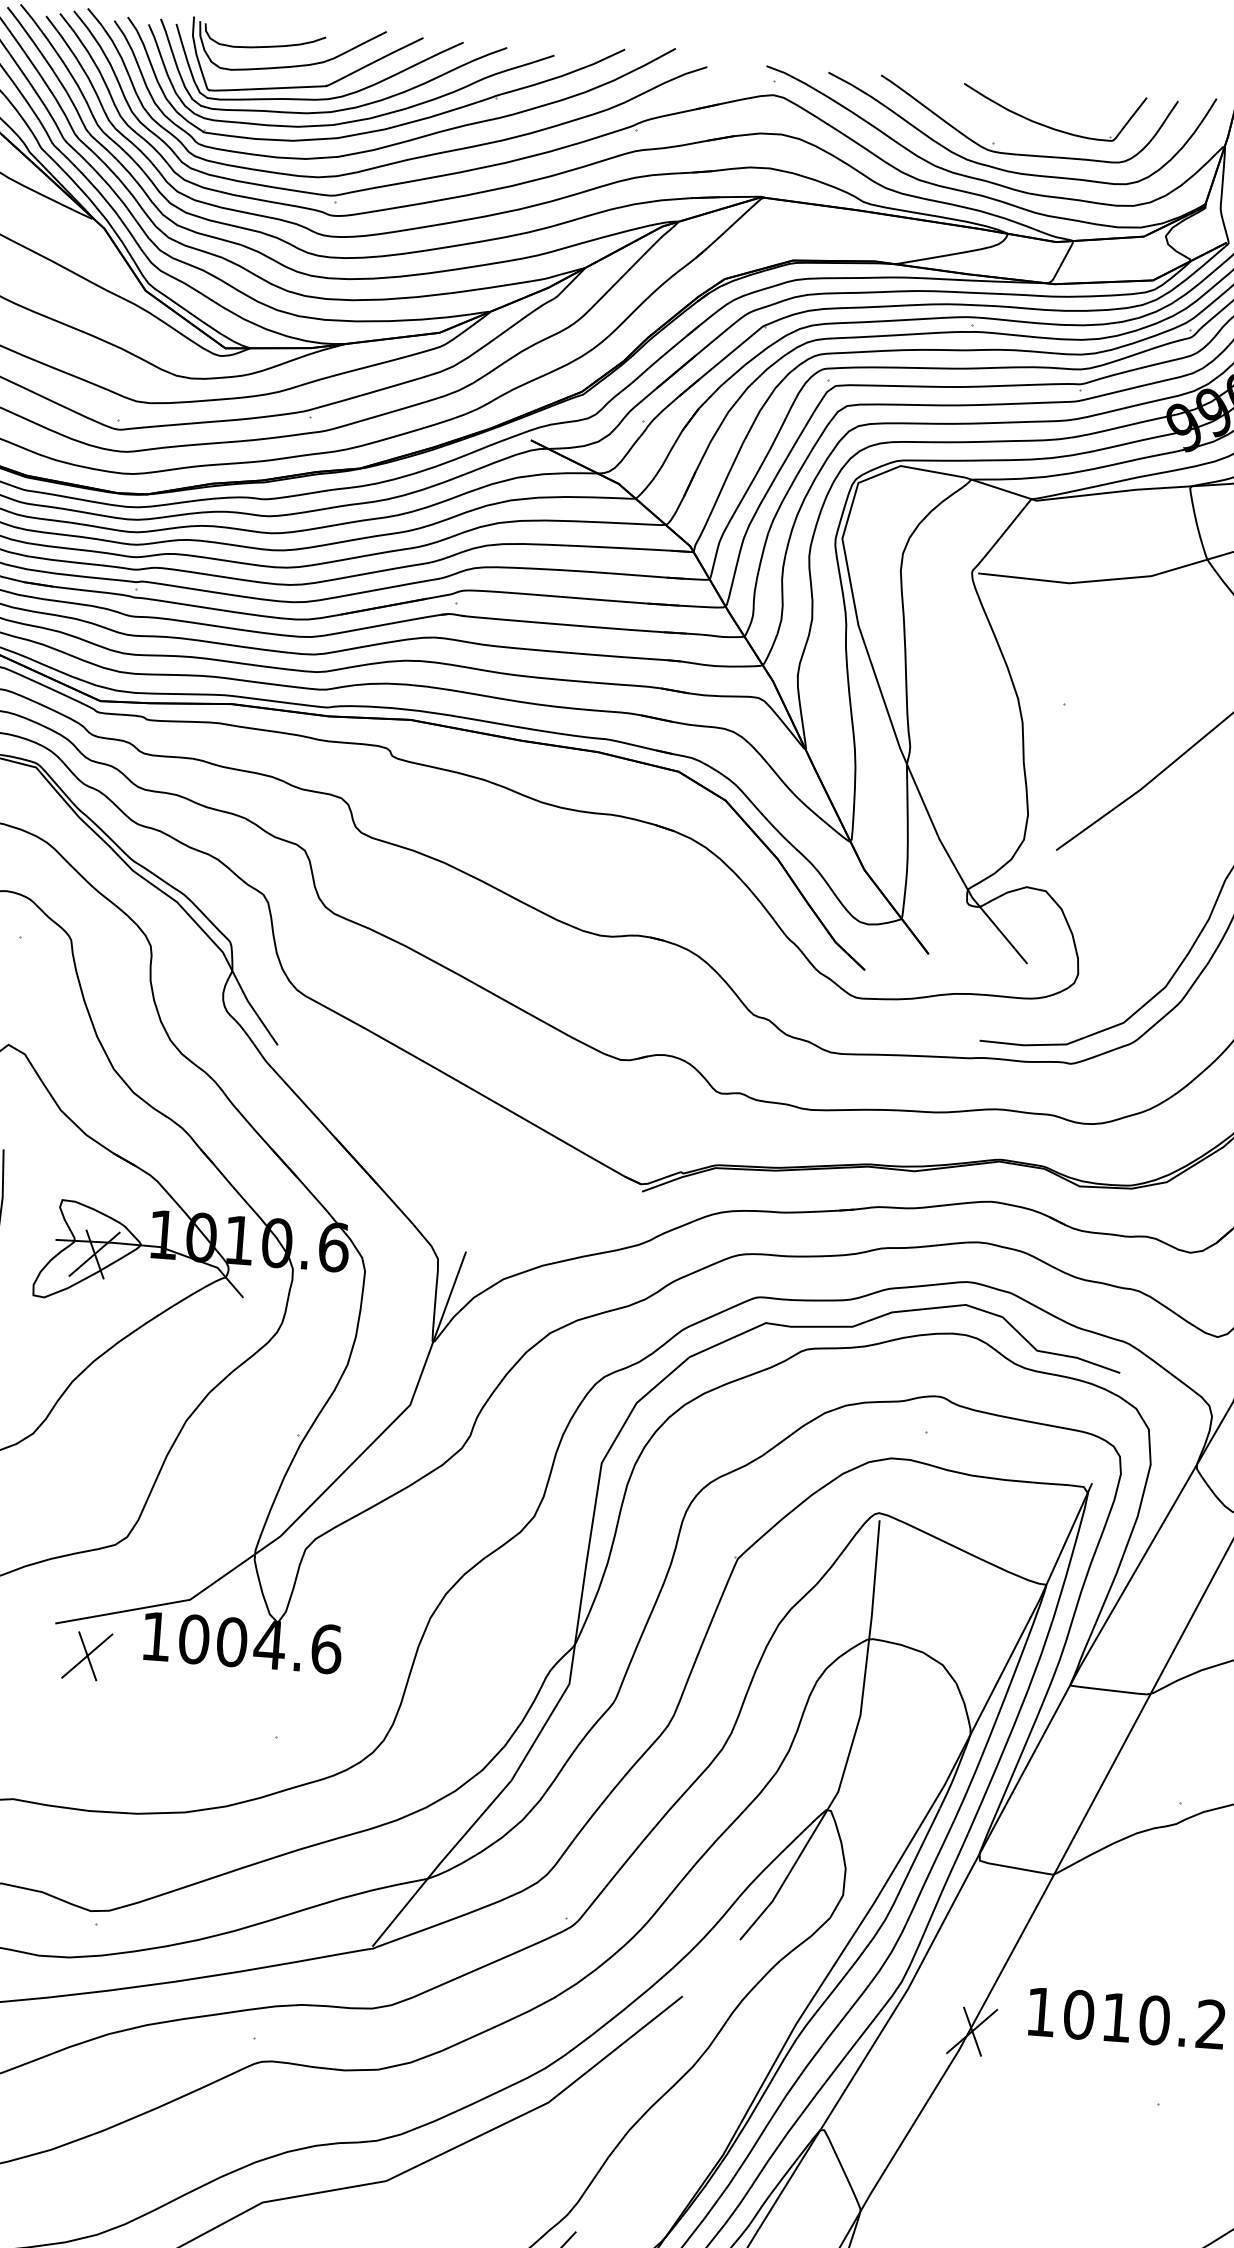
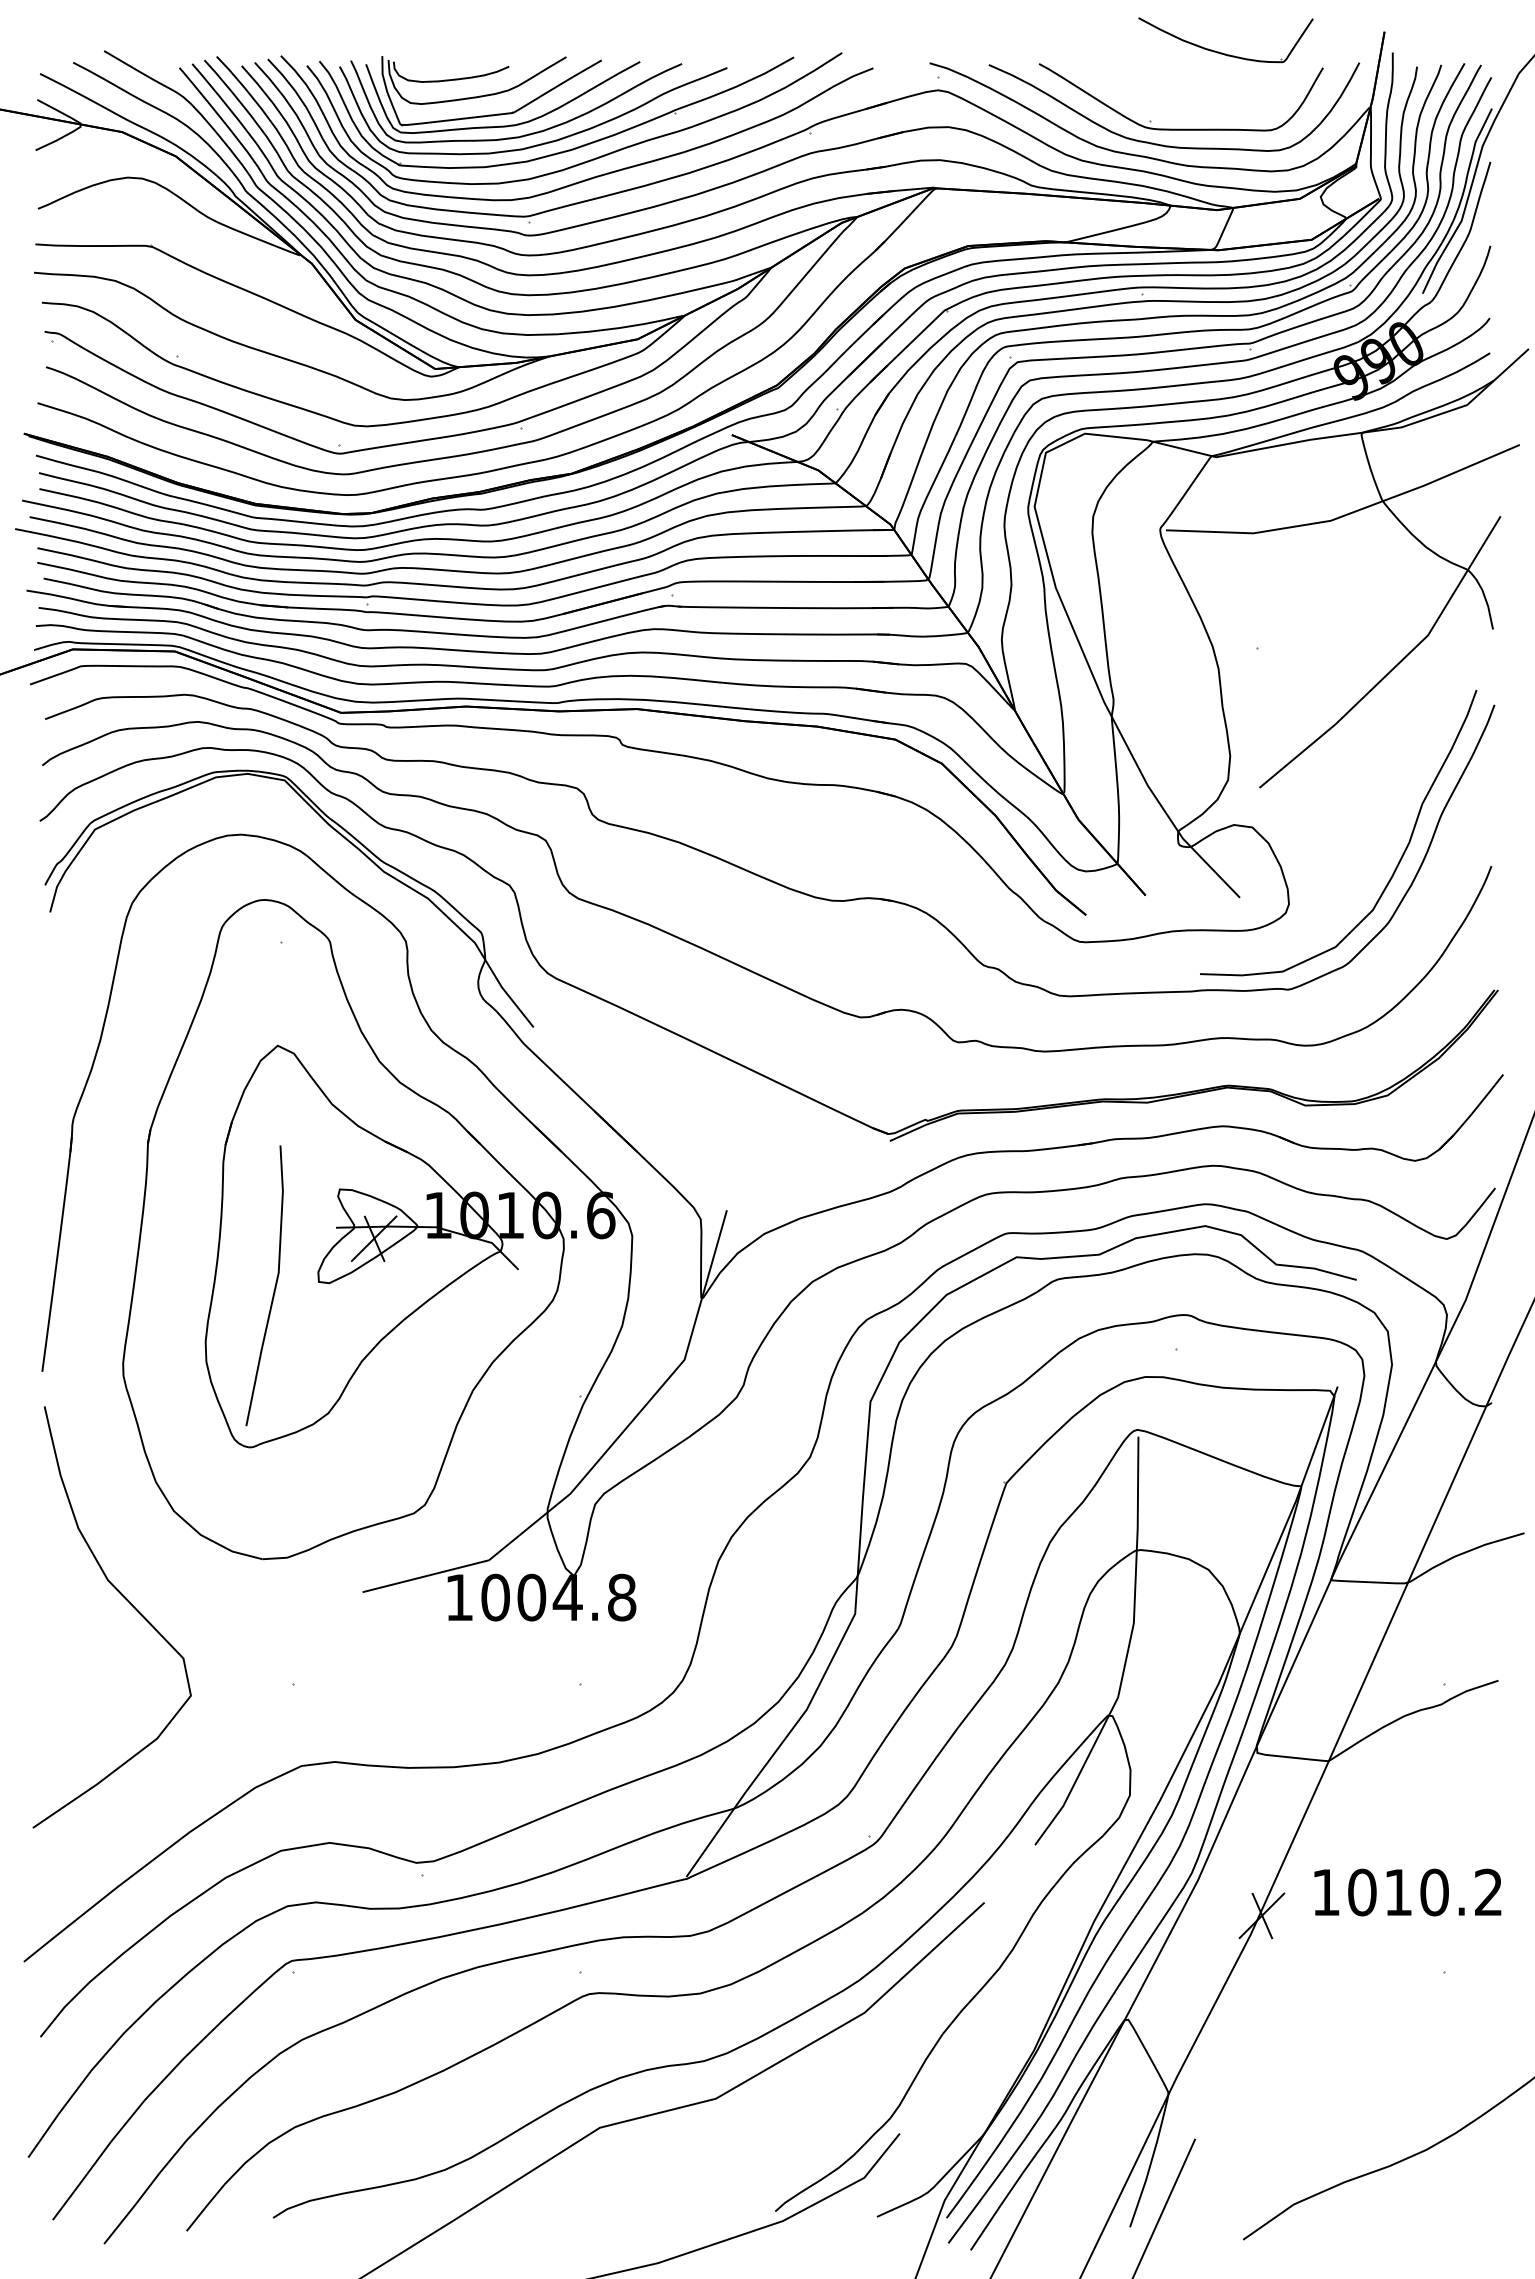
part: (1049, 126) -> (1222, 52), moved
text: (327, 1649) -> (622, 1597), 1004.6 -> 1004.8
part: (87, 1655) -> (395, 1620), removed

